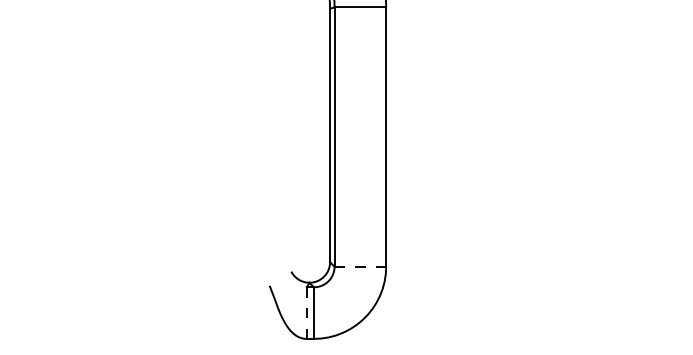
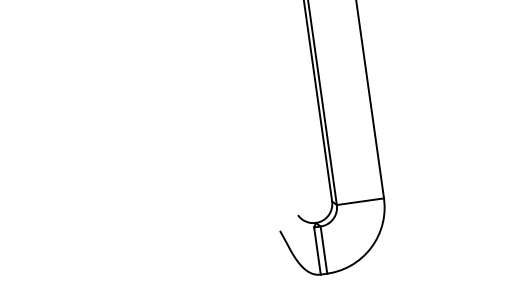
line: (360, 266) -> (360, 201), dashed -> solid
line: (306, 313) -> (317, 251), dashed -> solid

